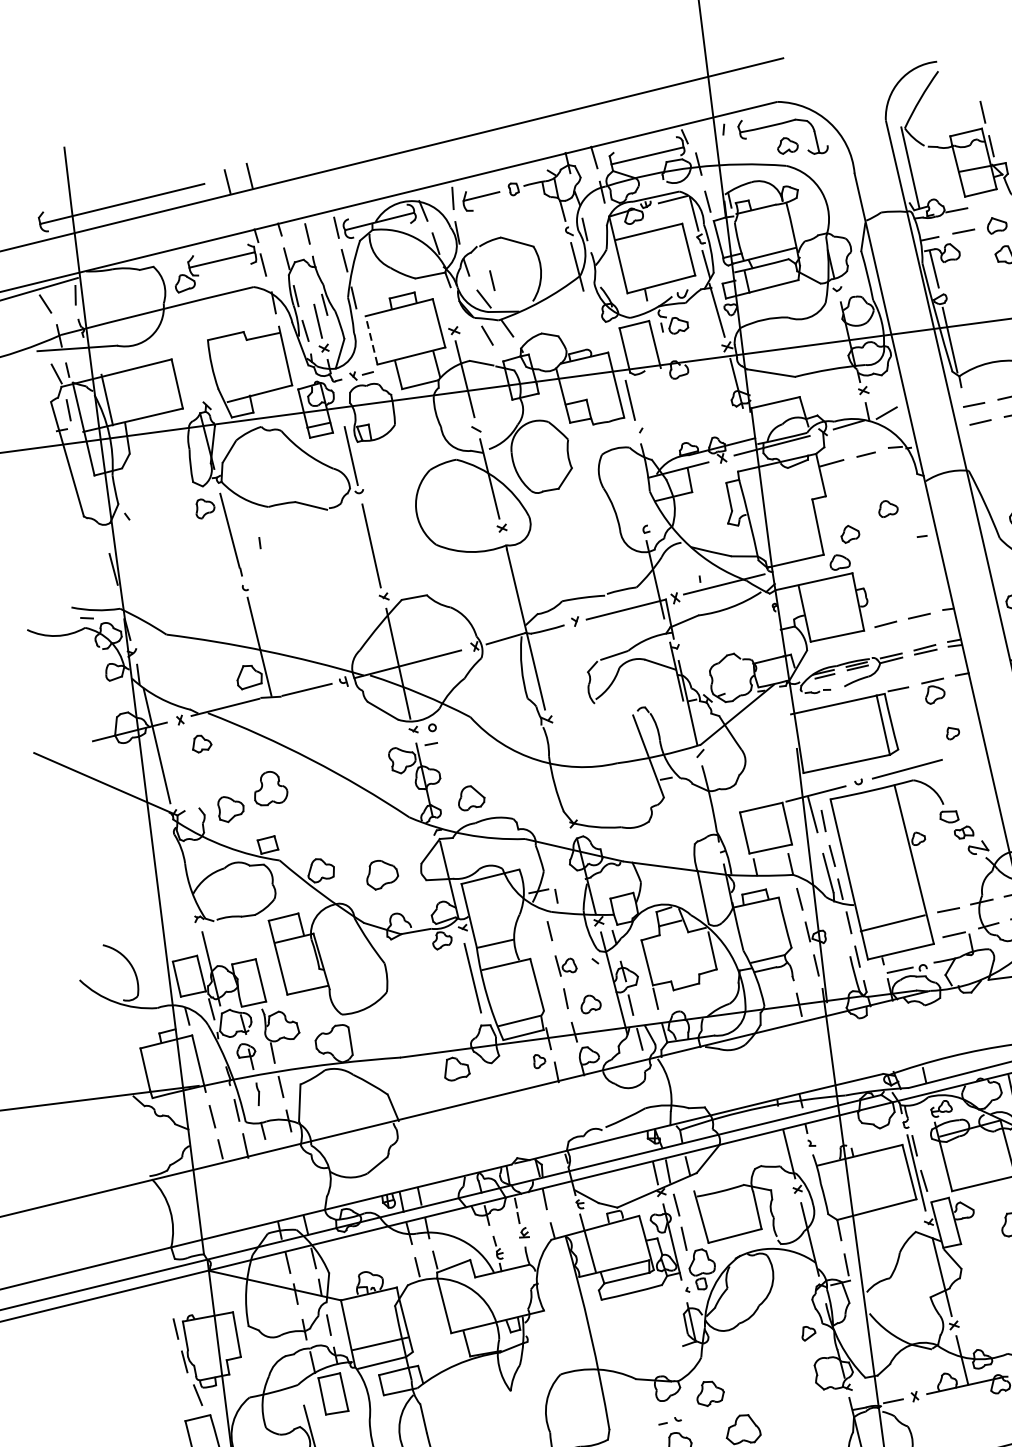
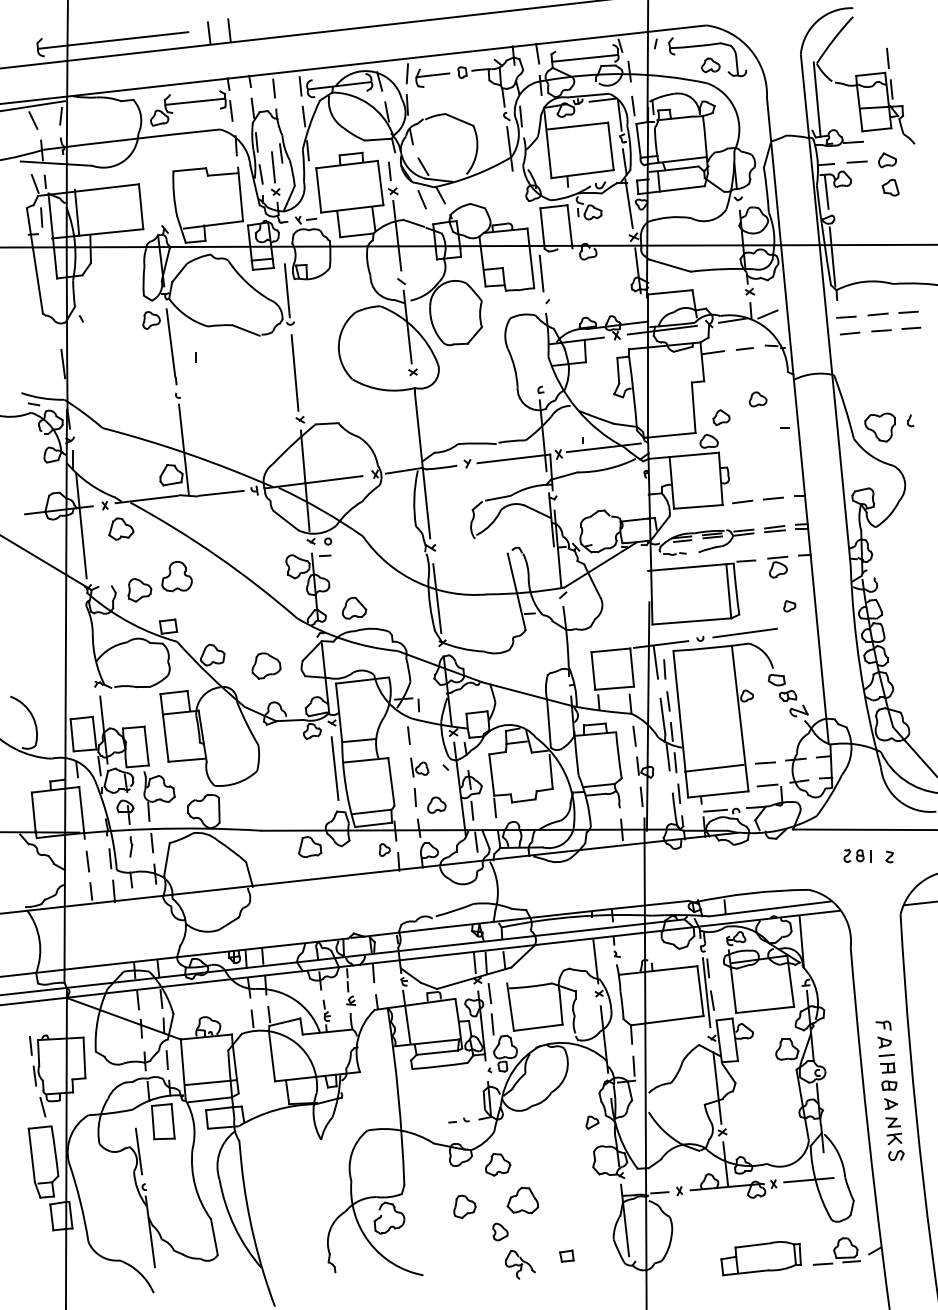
line: (491, 279) -> (389, 170), moved
line: (371, 339) -> (318, 189), dashed -> solid
part: (201, 743) -> (121, 528), size x1.43
line: (561, 775) -> (437, 598), added
line: (839, 918) -> (667, 757), added
part: (669, 1421) -> (458, 1120), moved

